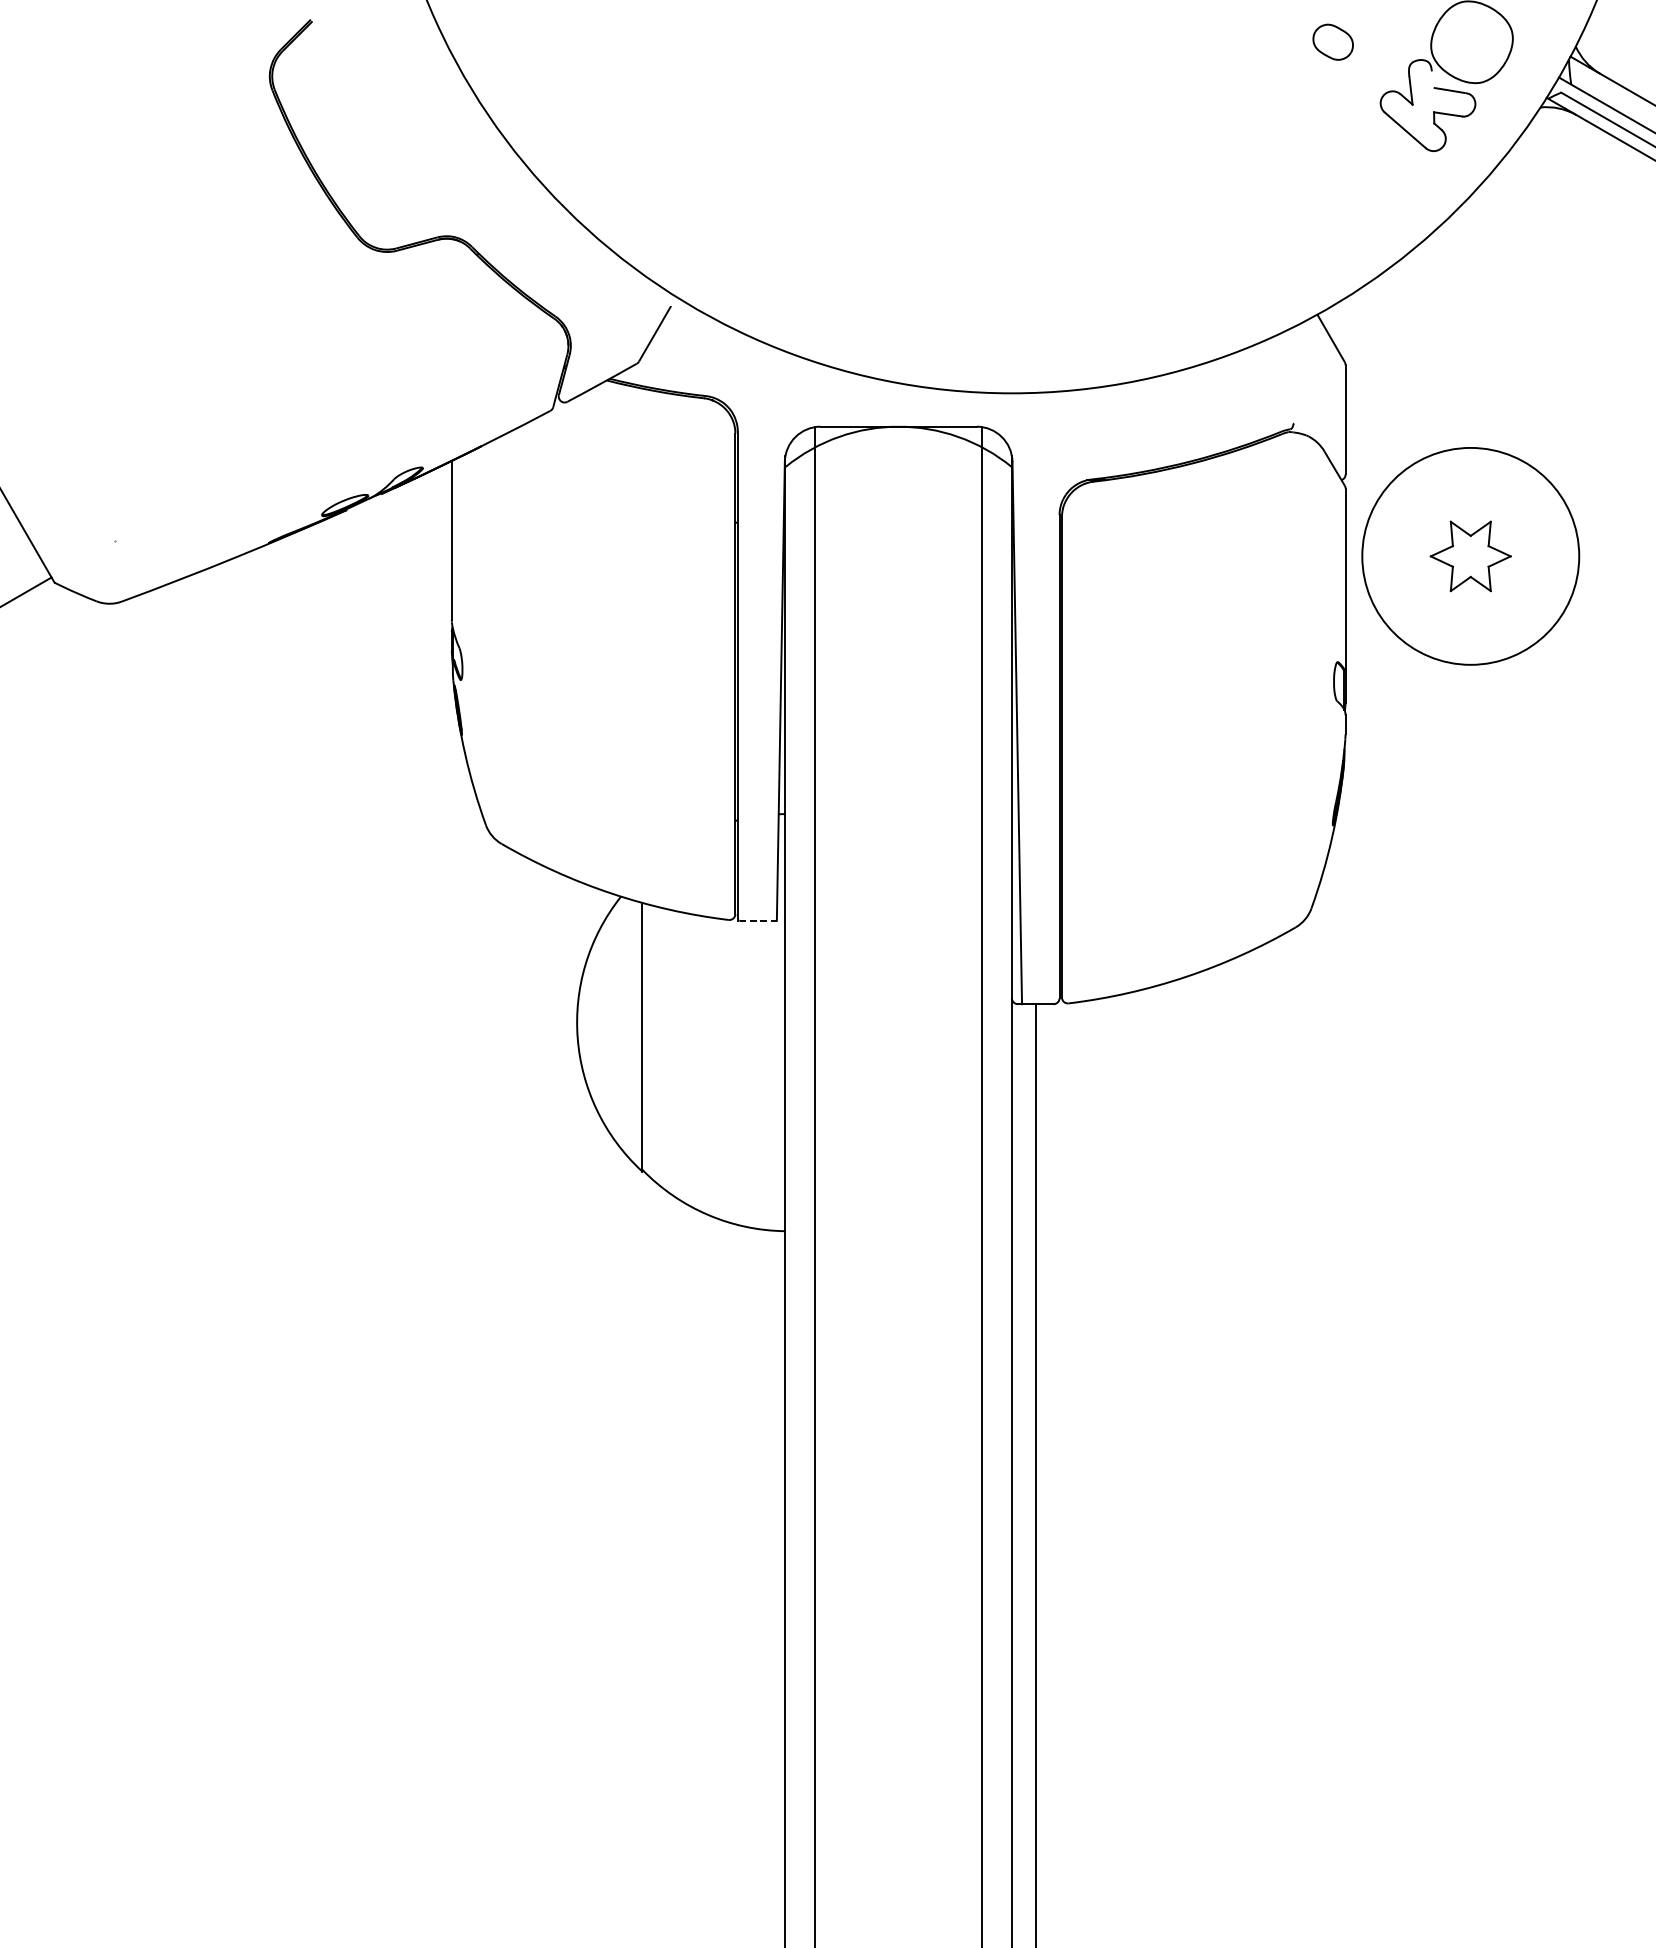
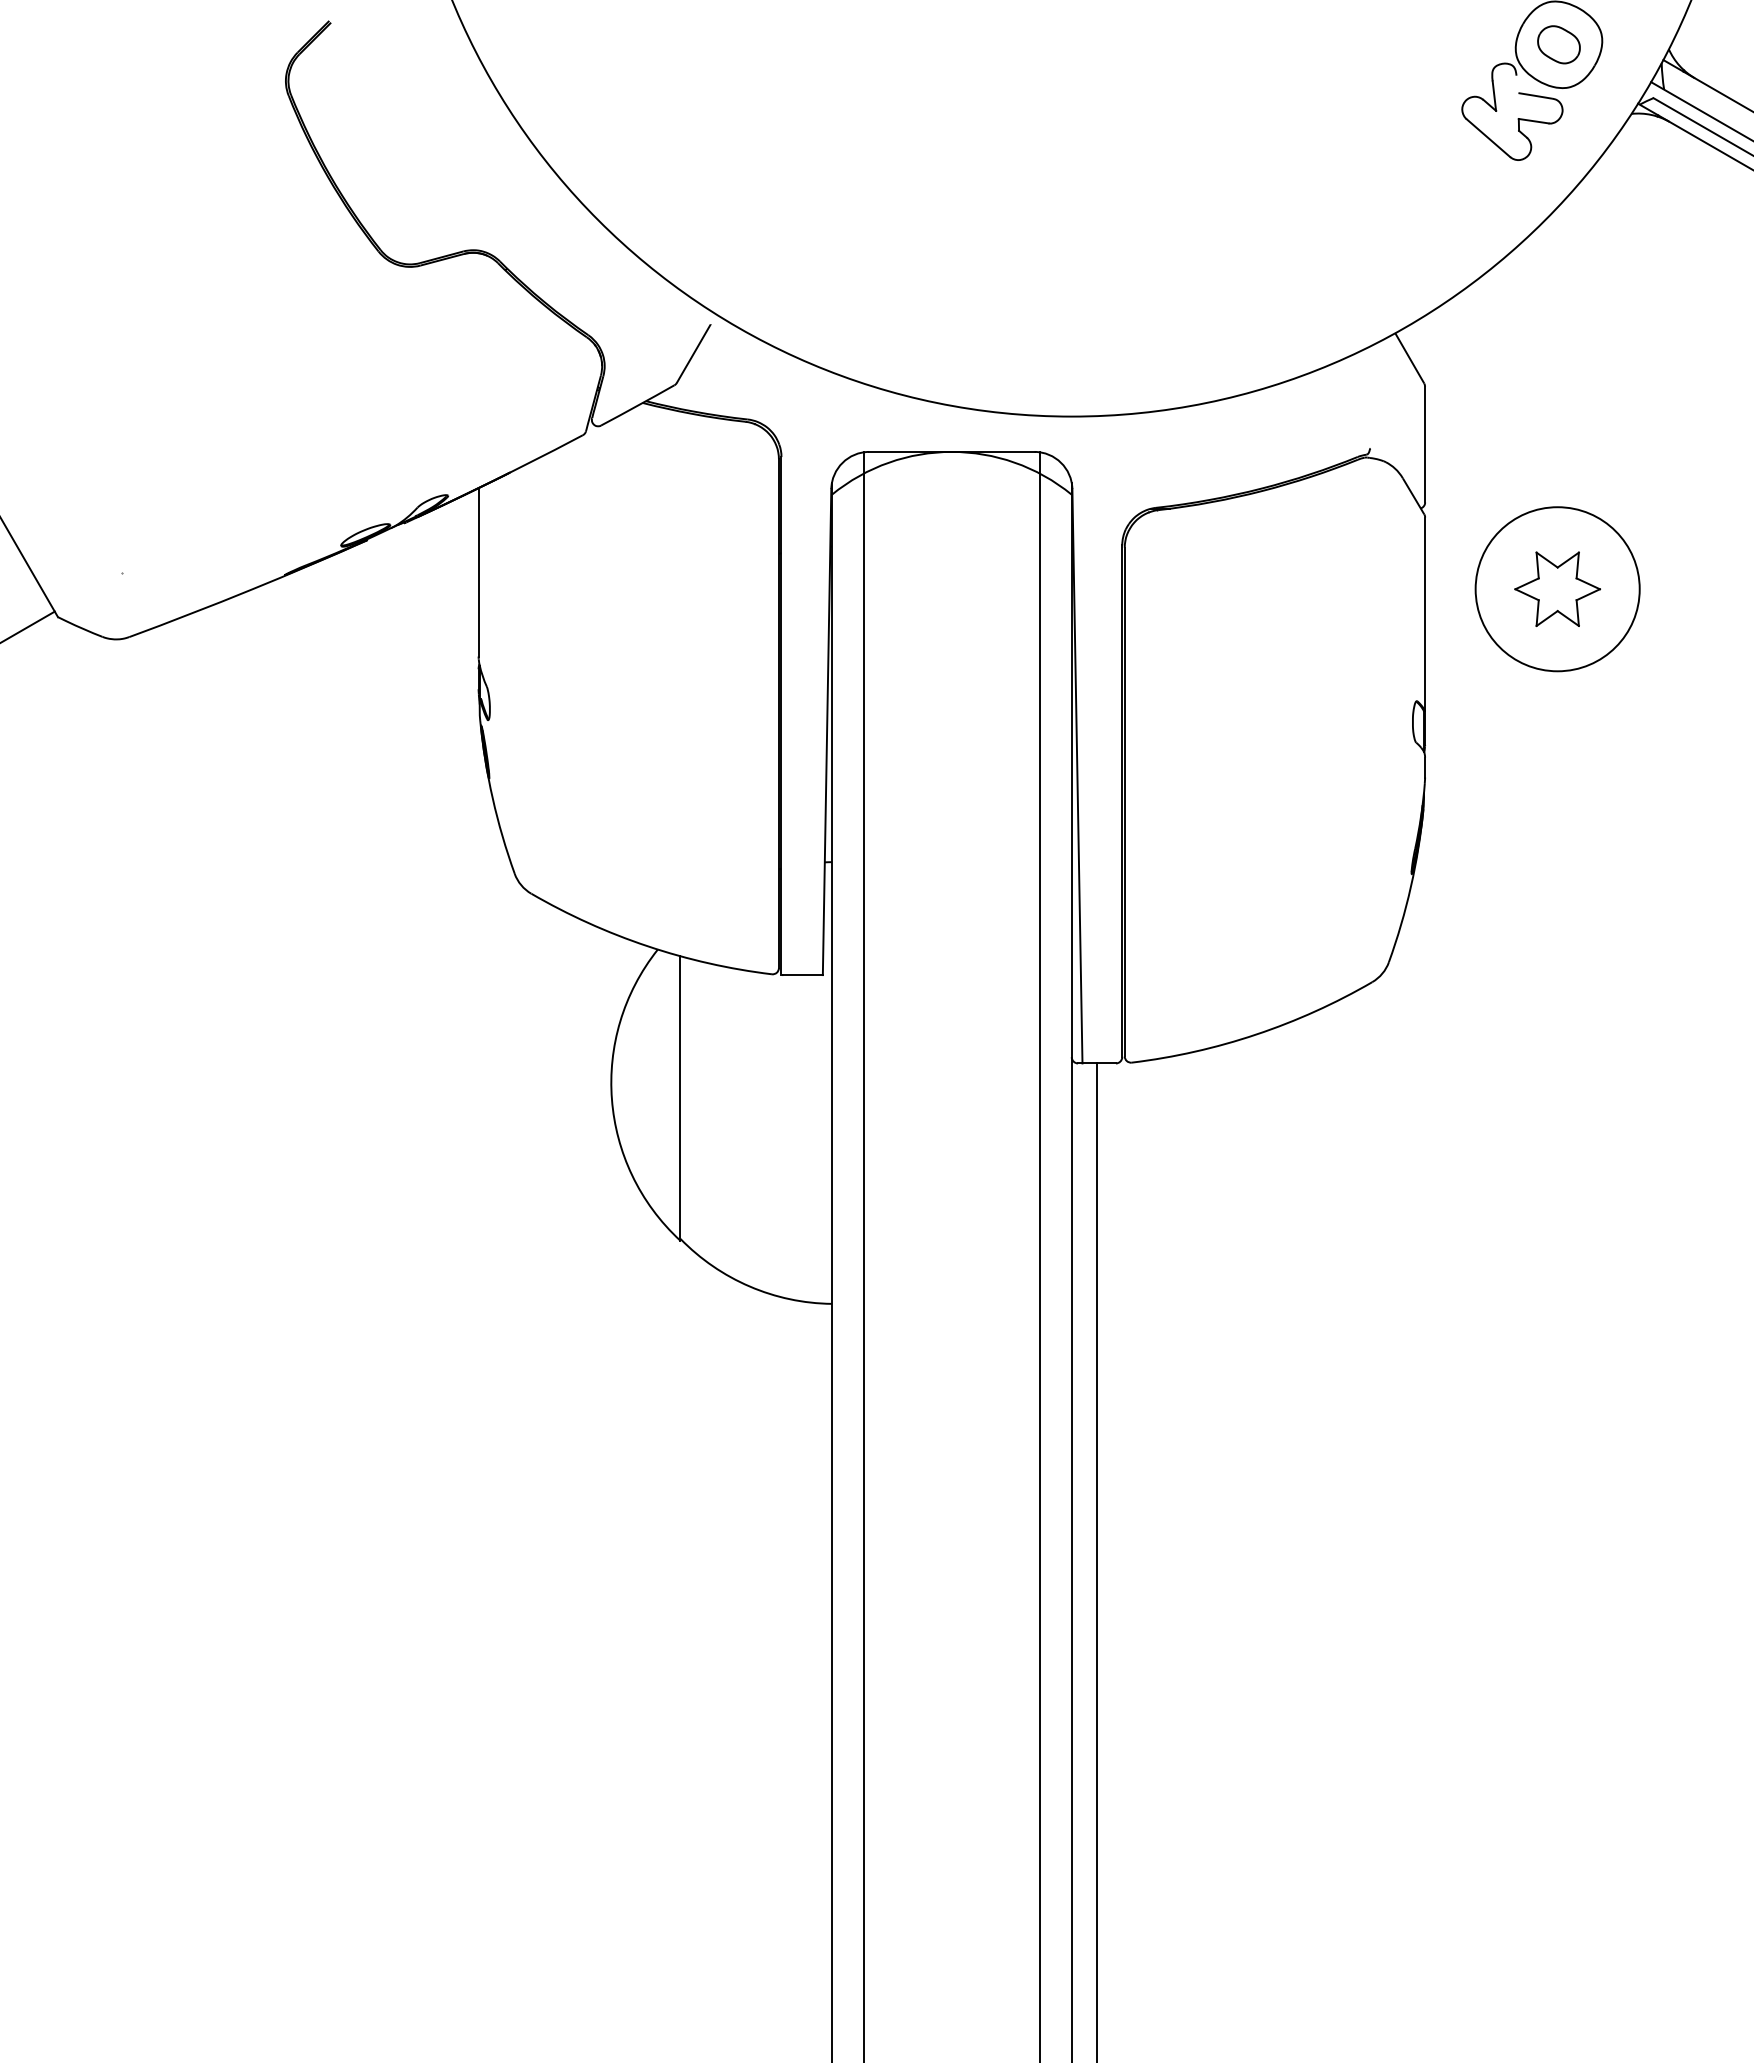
part: (1332, 41) -> (1558, 44), moved
circle: (1470, 556) -> (1557, 589), size x0.71
line: (758, 921) -> (803, 975), dashed -> solid

